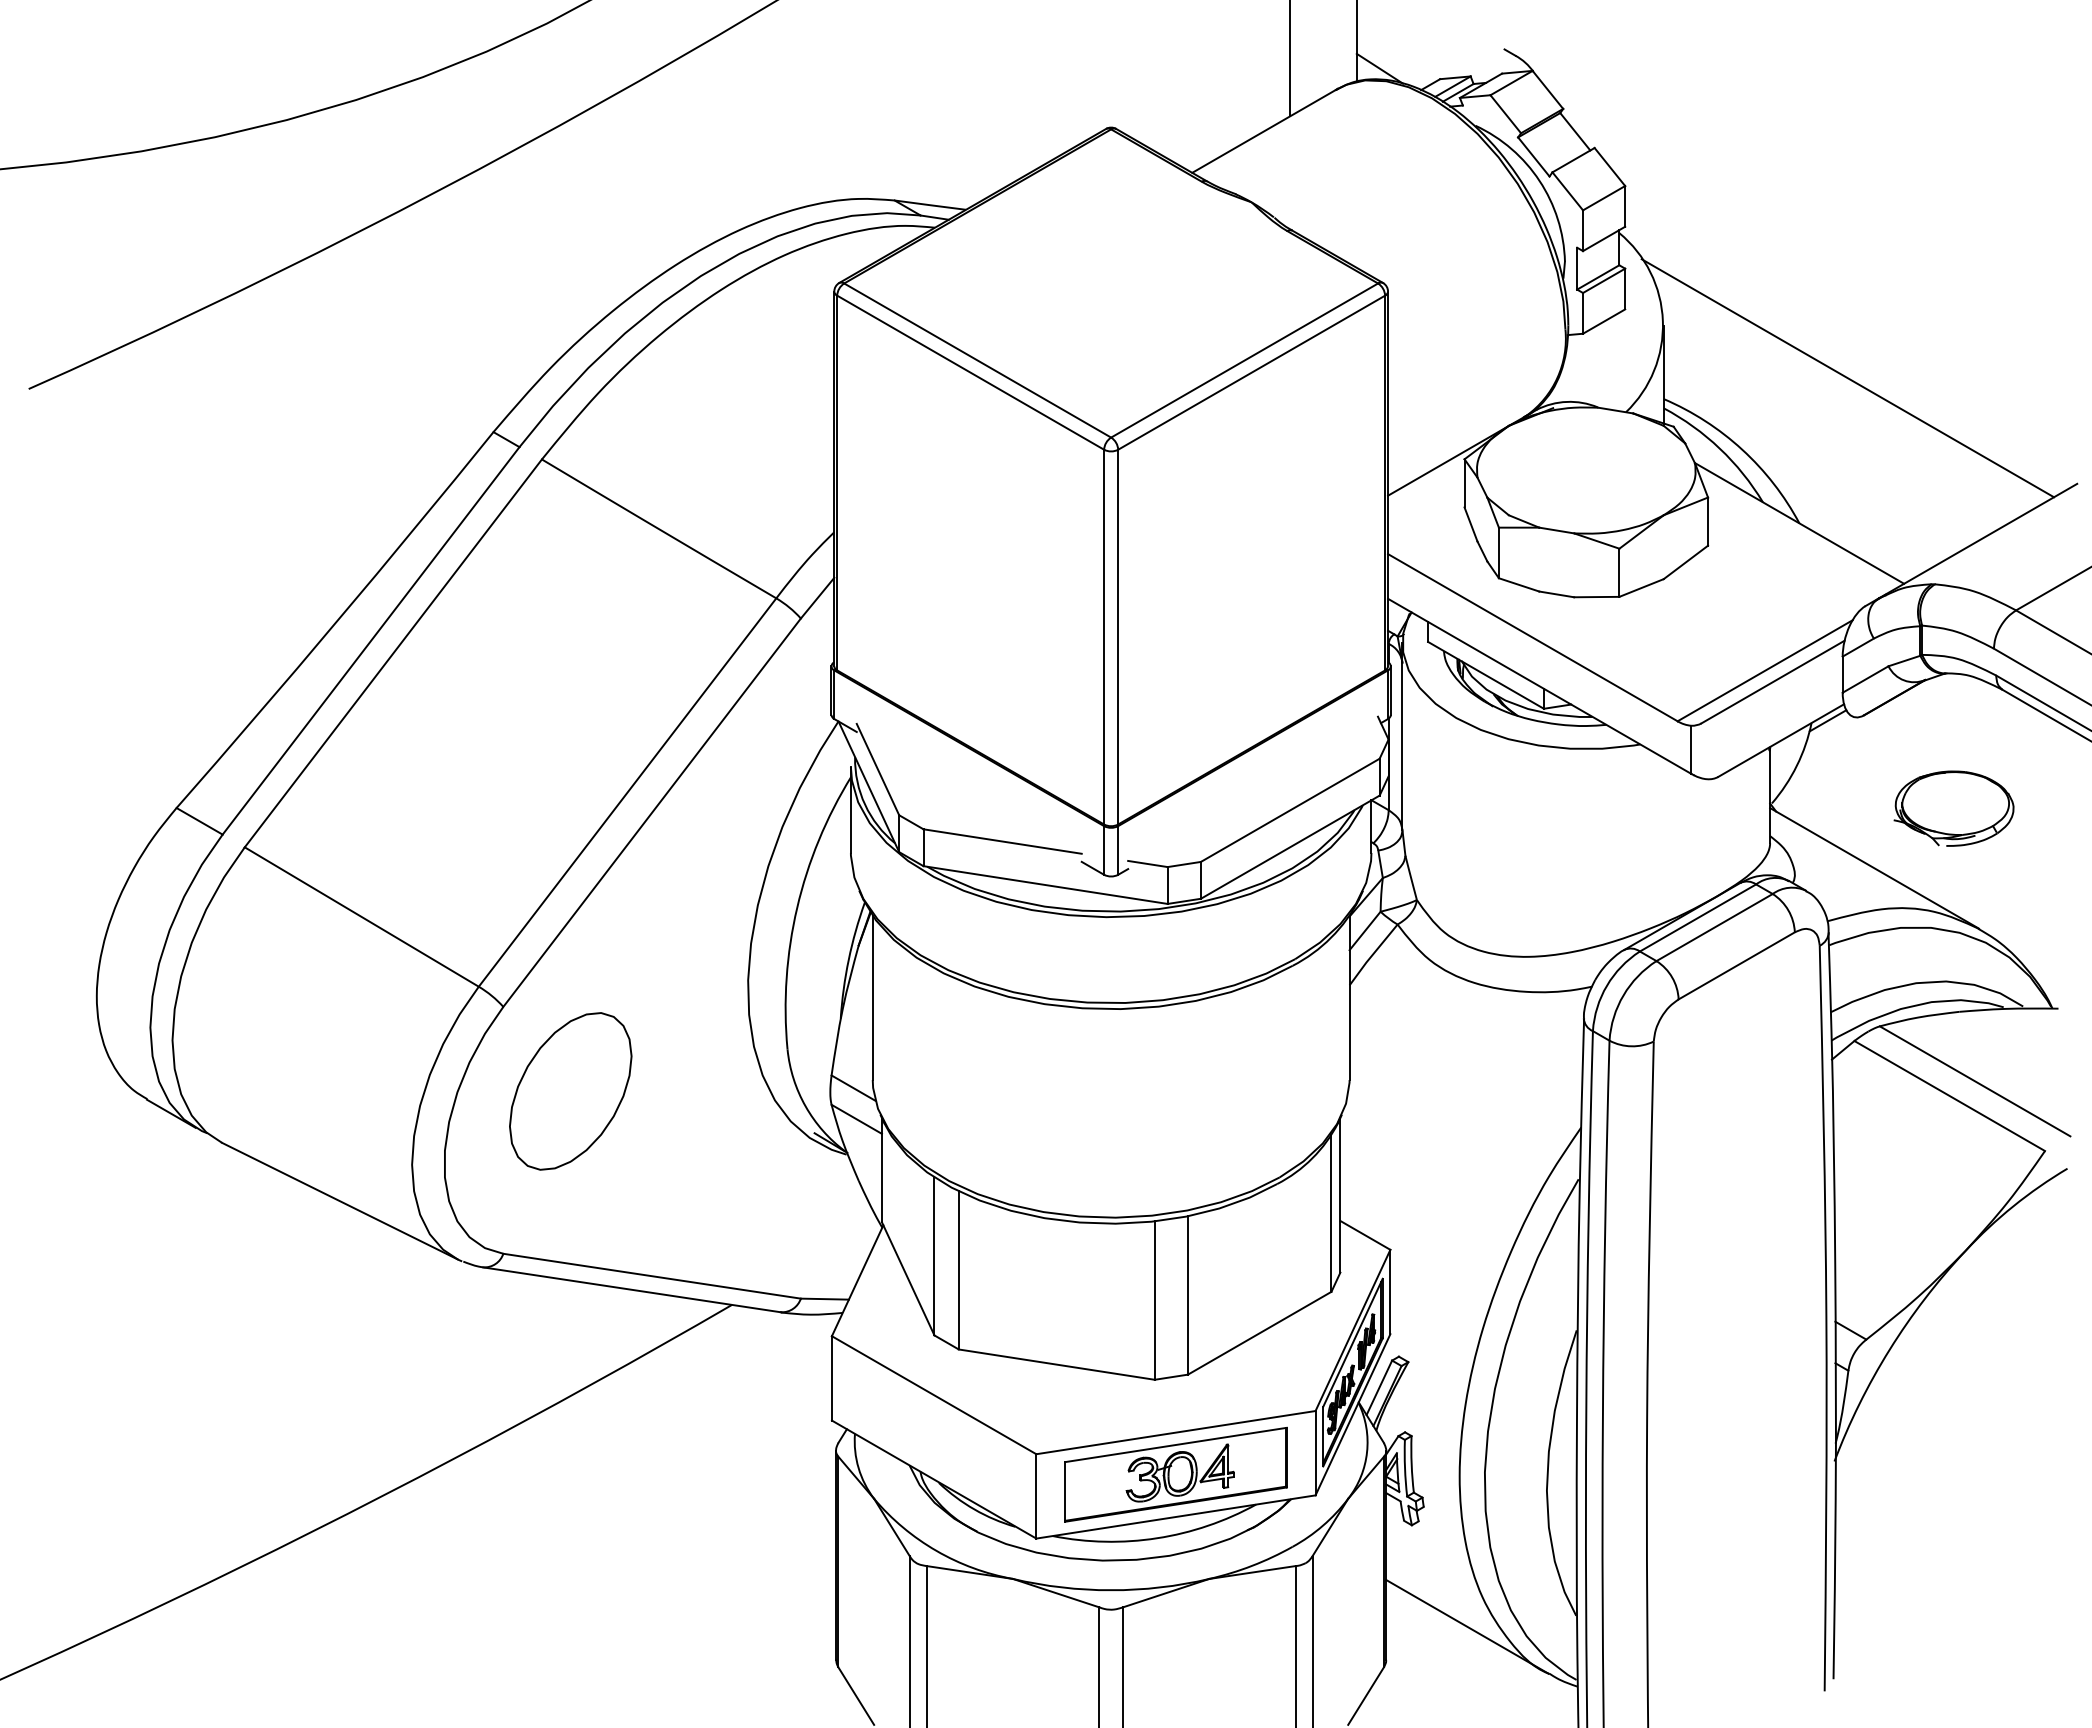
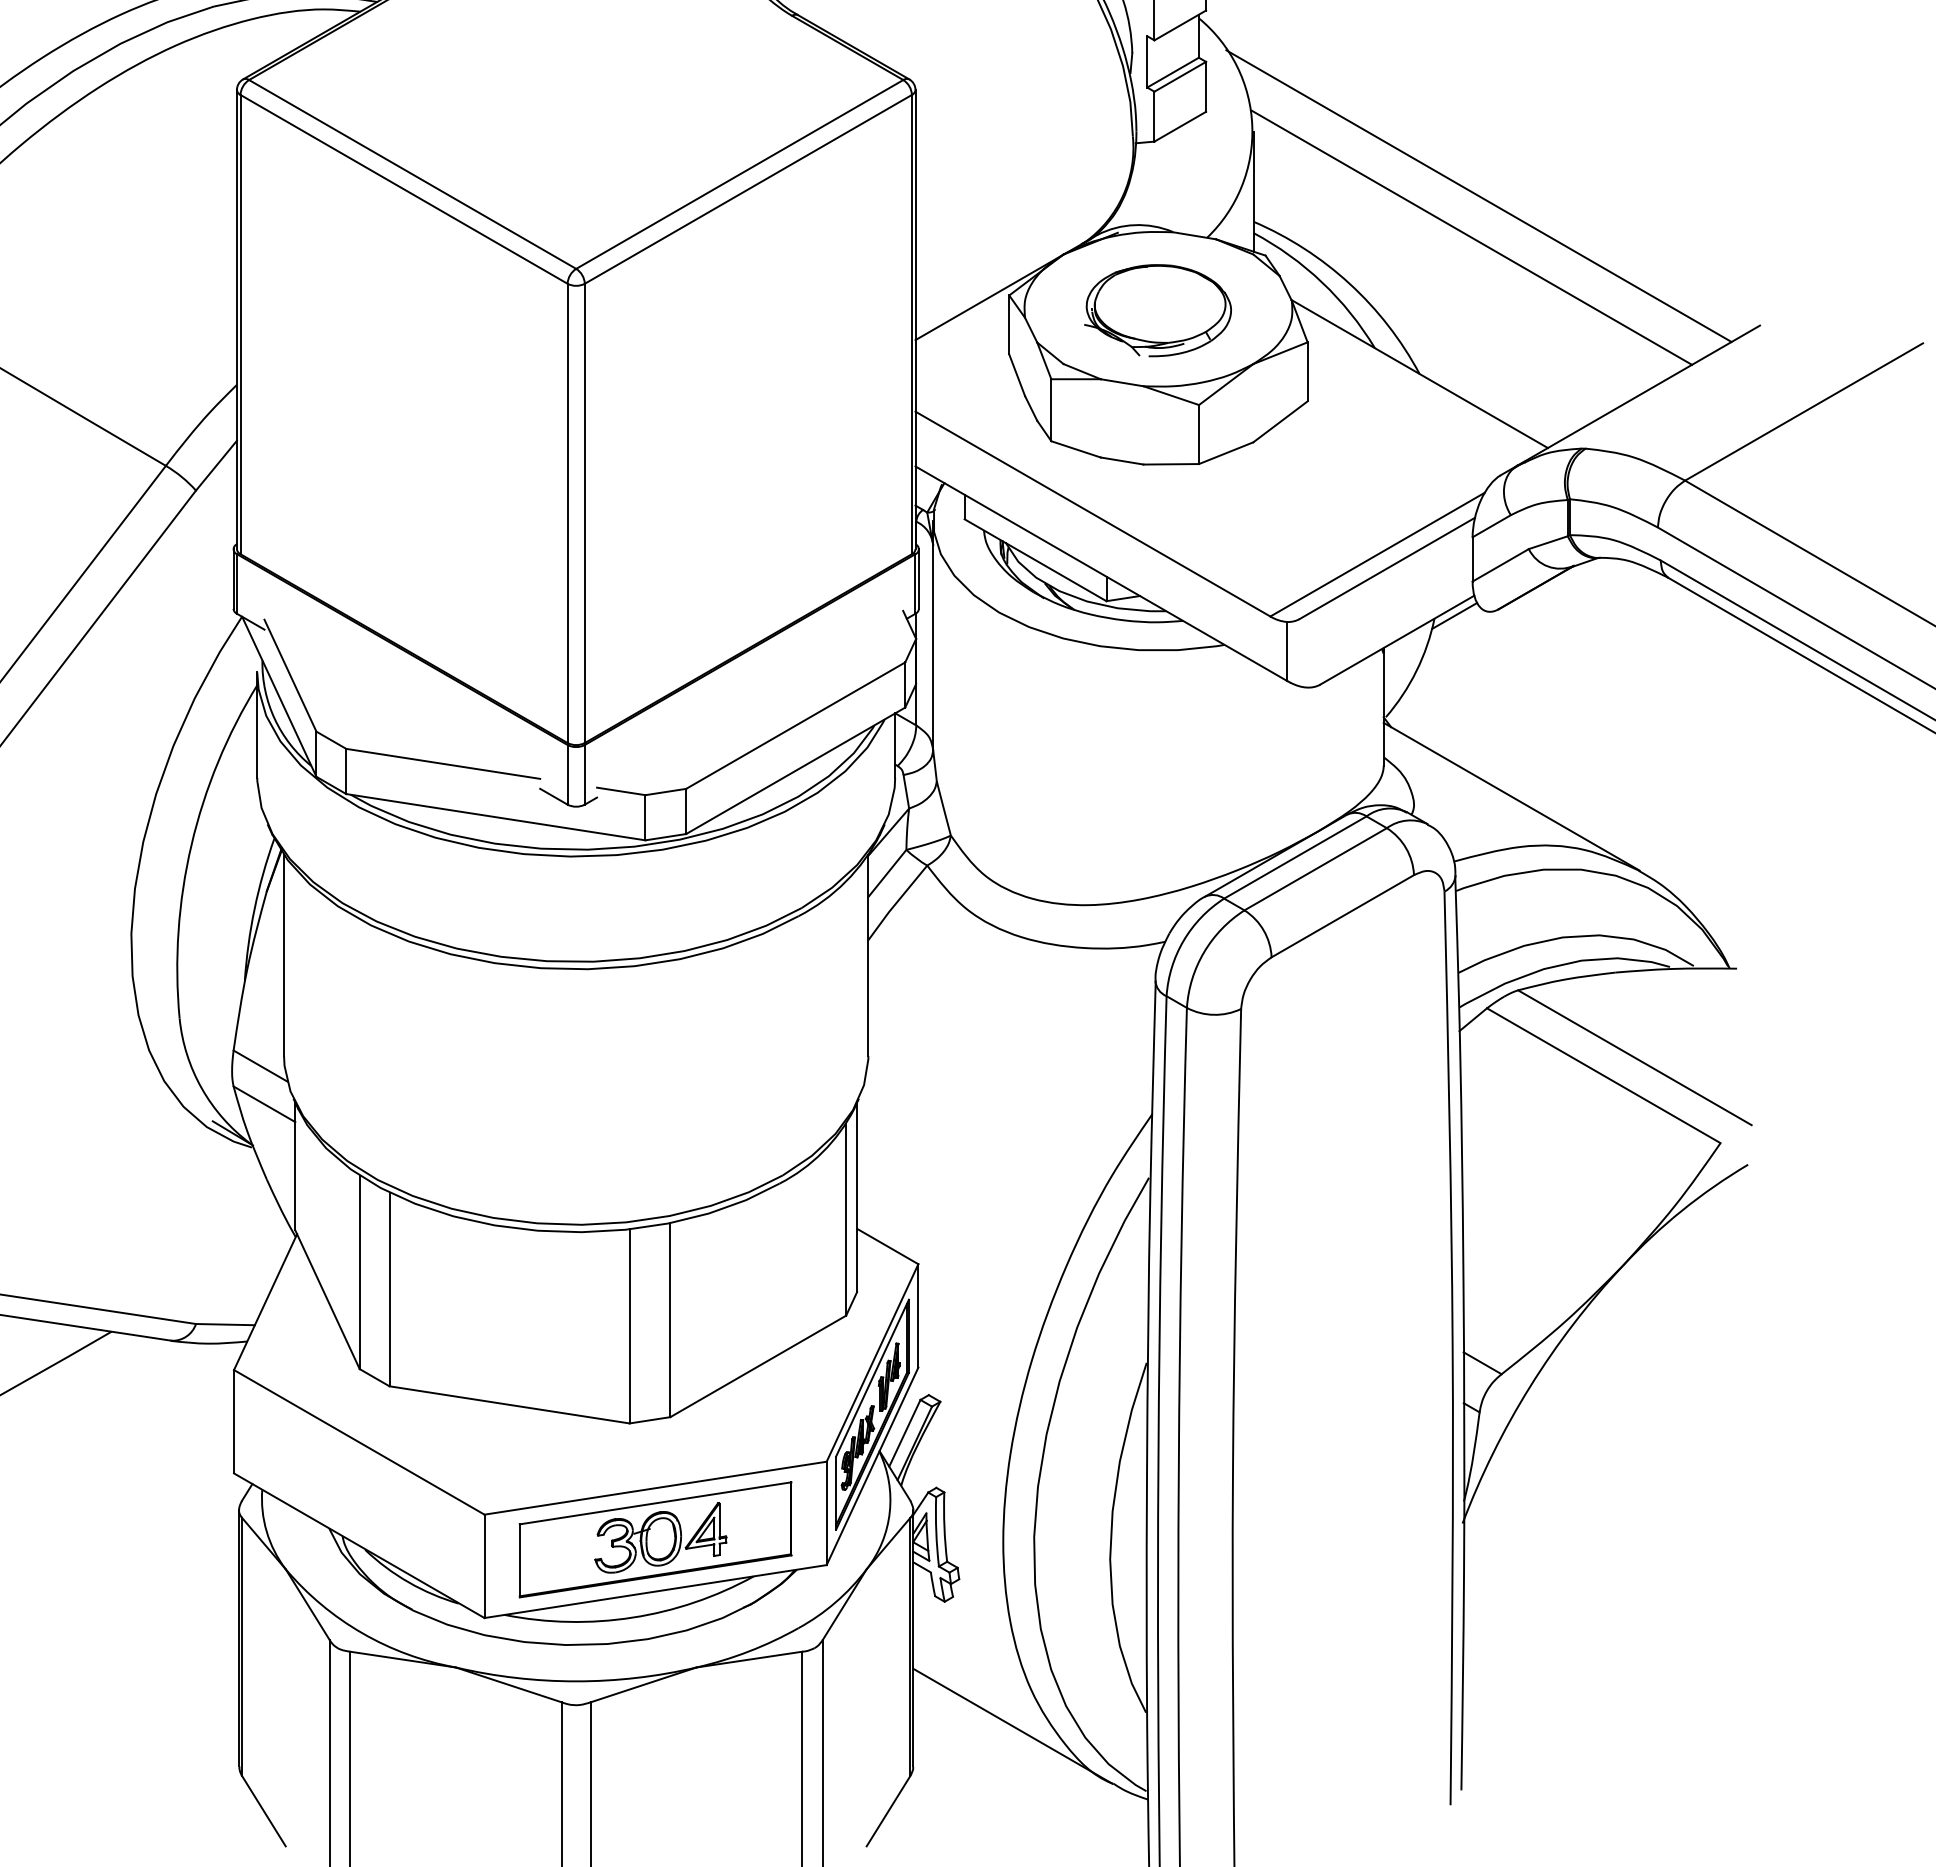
line: (1841, 411) -> (1471, 236), added
part: (1953, 808) -> (1157, 310), moved

